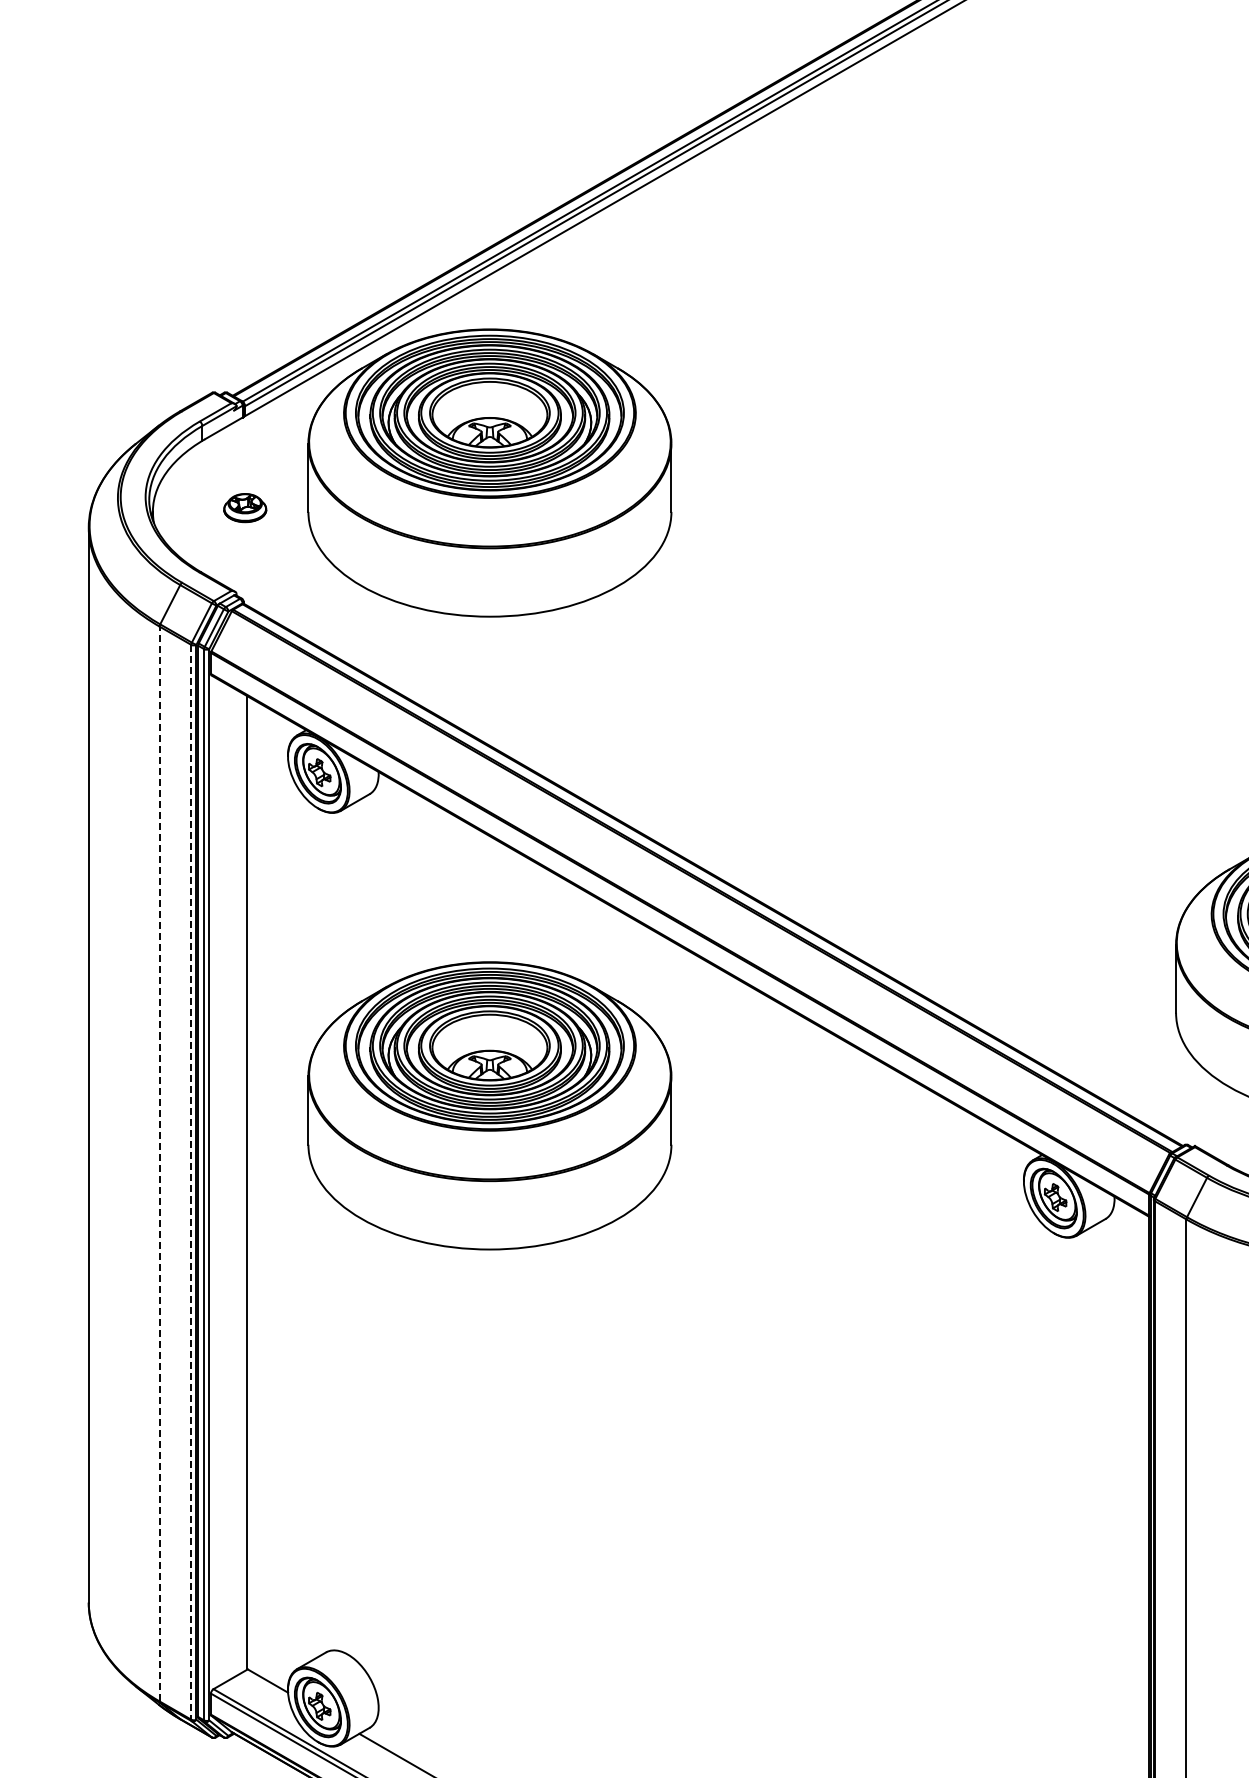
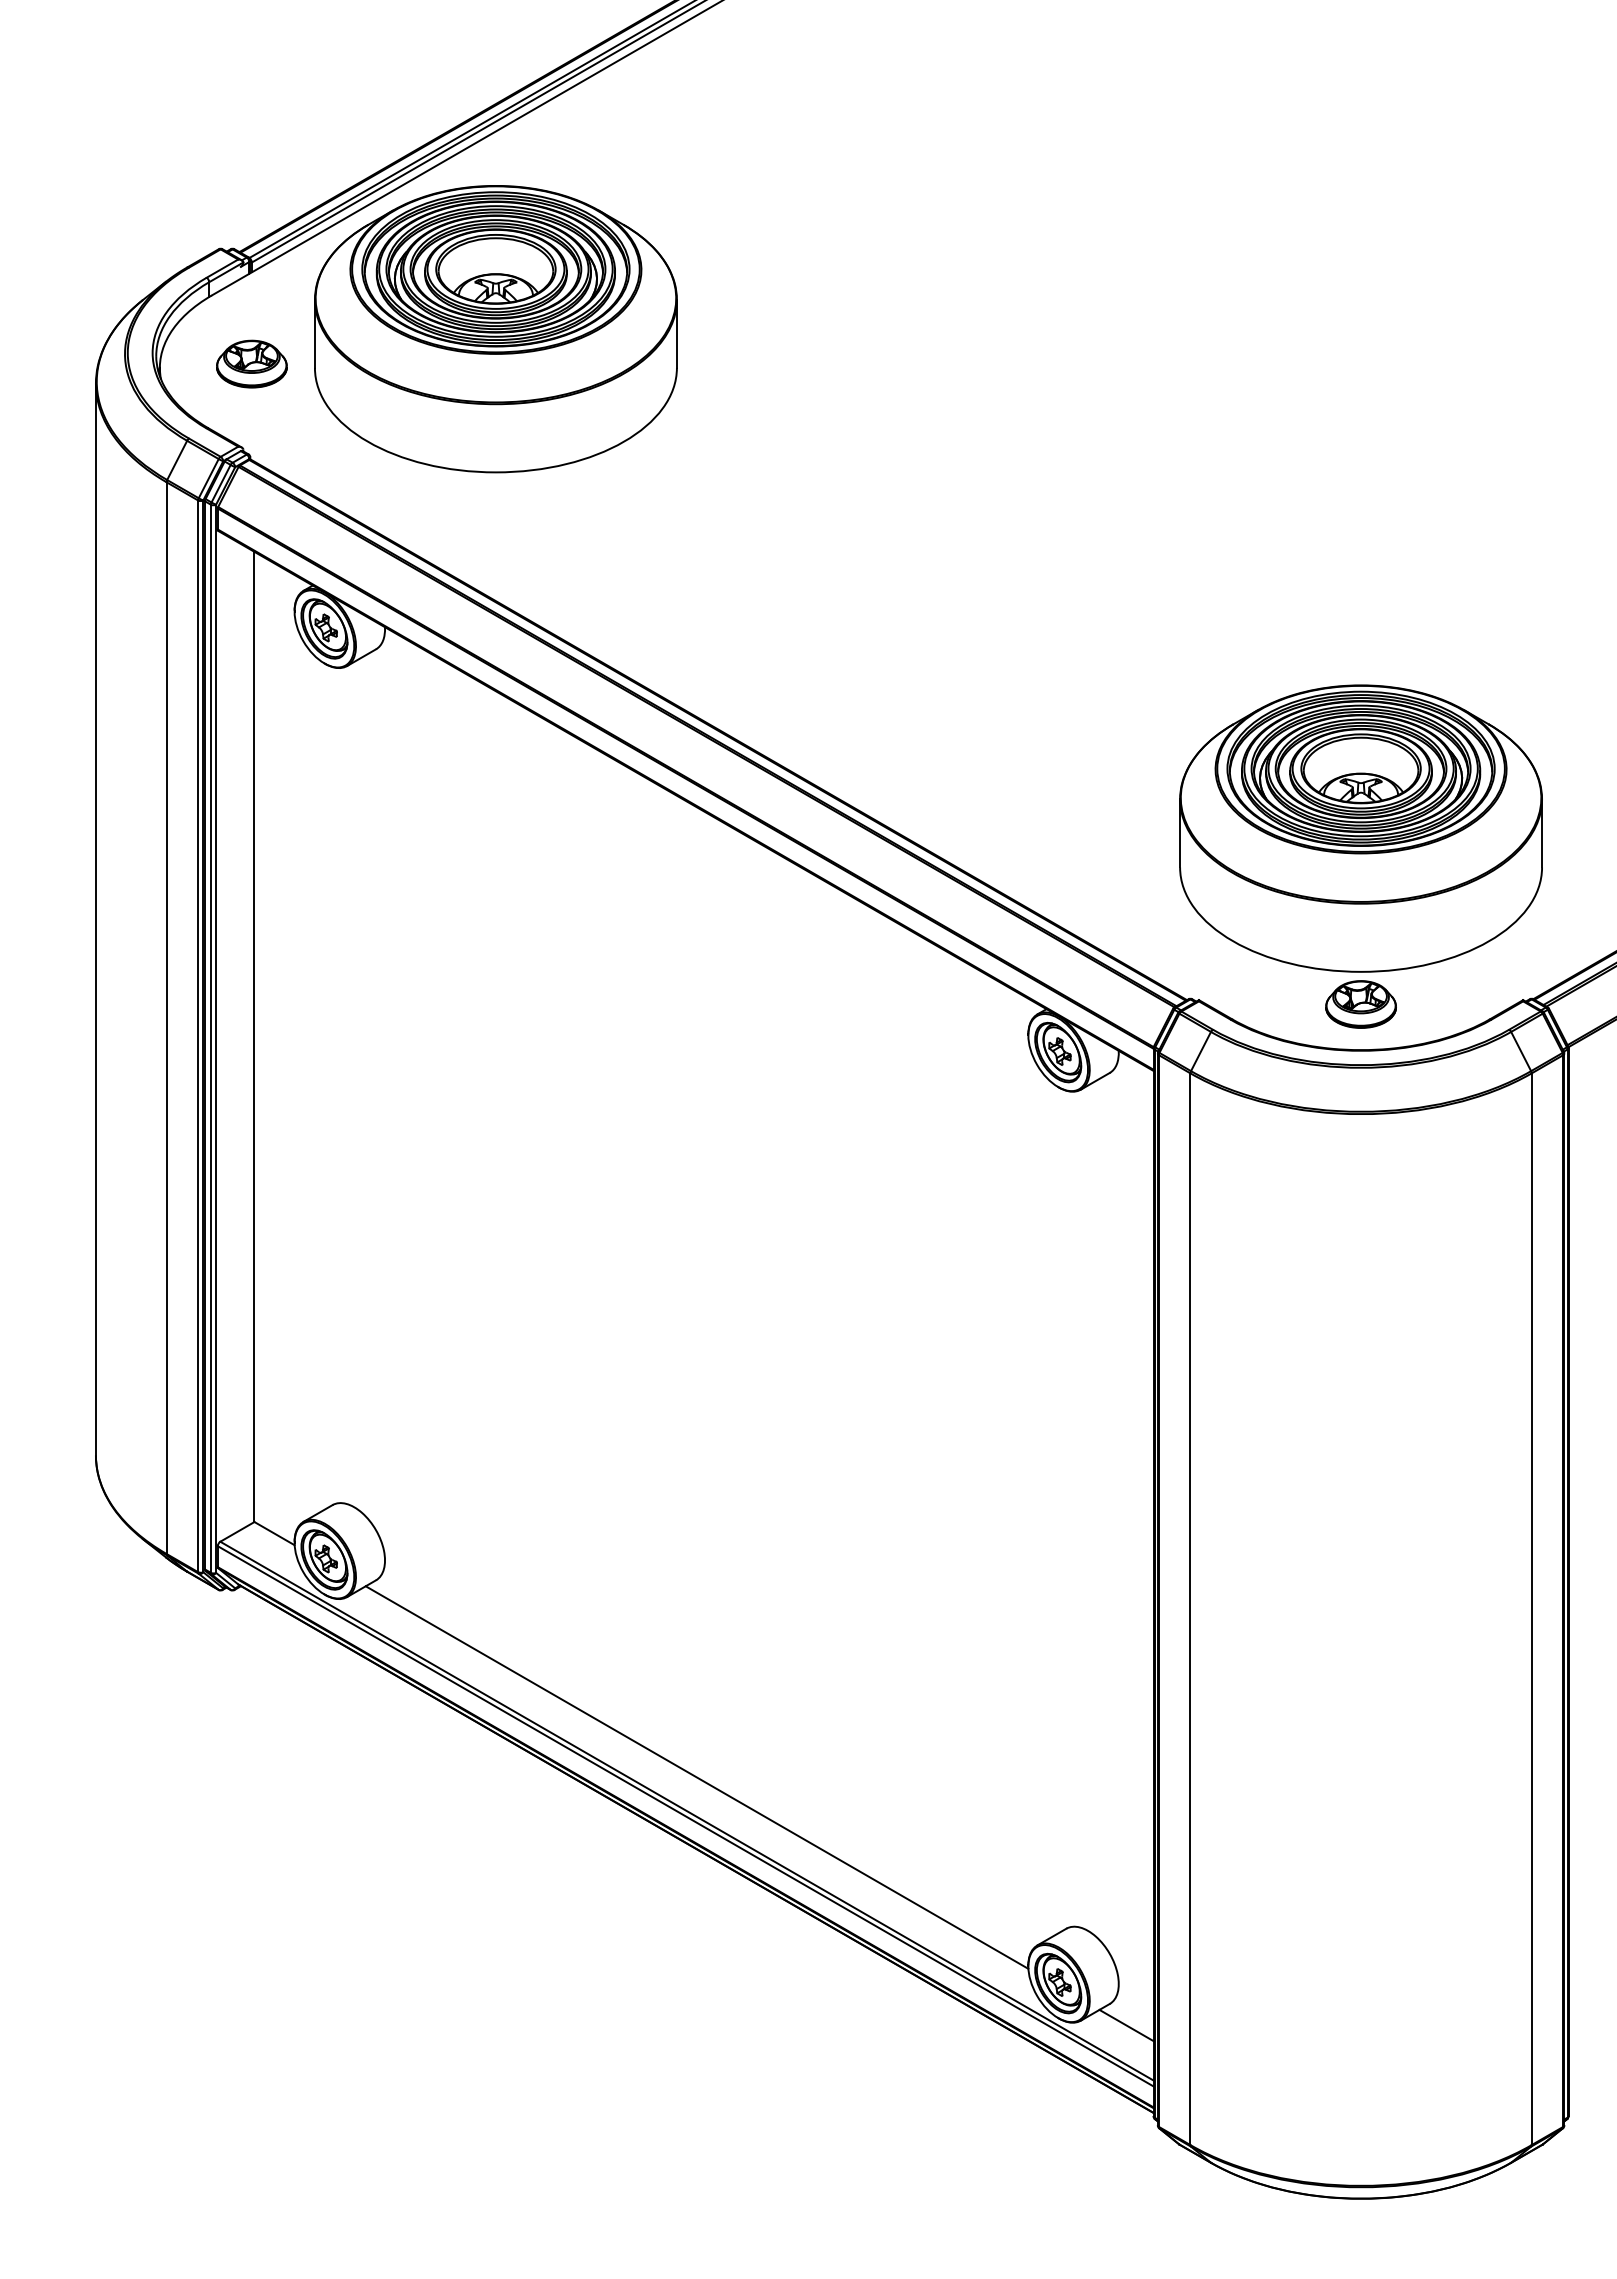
part: (244, 507) -> (251, 363), size x1.67
part: (489, 1106) -> (495, 960), removed
line: (159, 1164) -> (166, 1018), dashed -> solid
line: (191, 1182) -> (198, 1036), dashed -> solid

